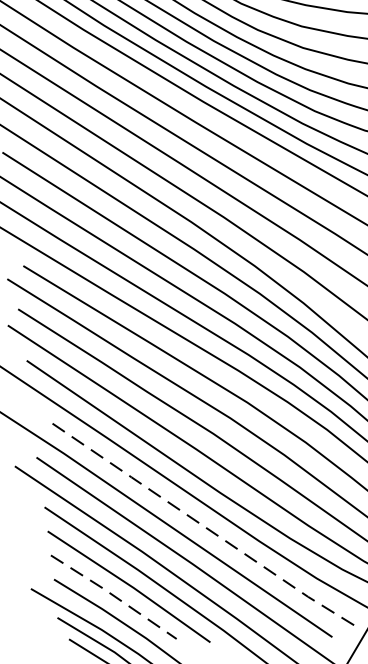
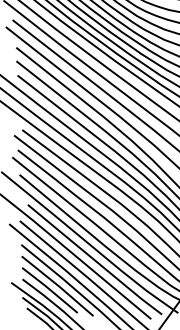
line: (201, 523) -> (94, 259), dashed -> solid
line: (112, 595) -> (49, 289), dashed -> solid

